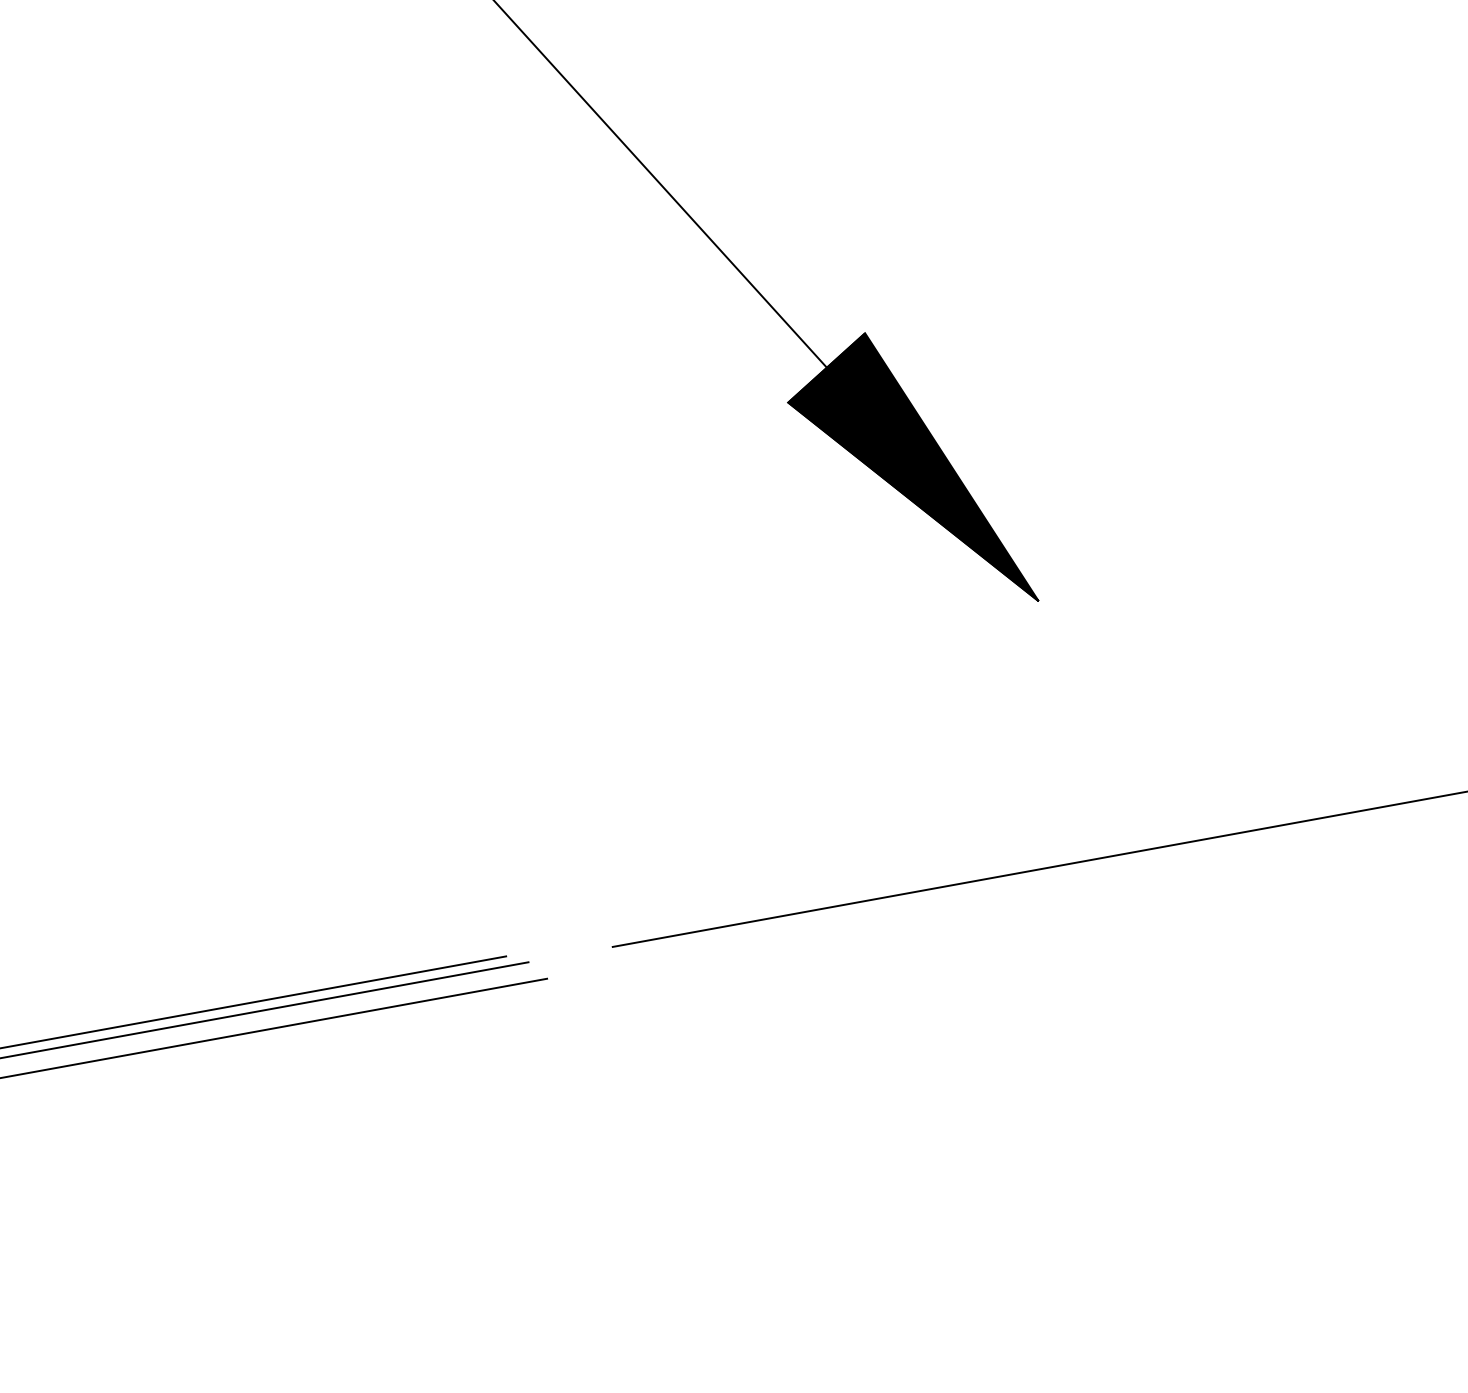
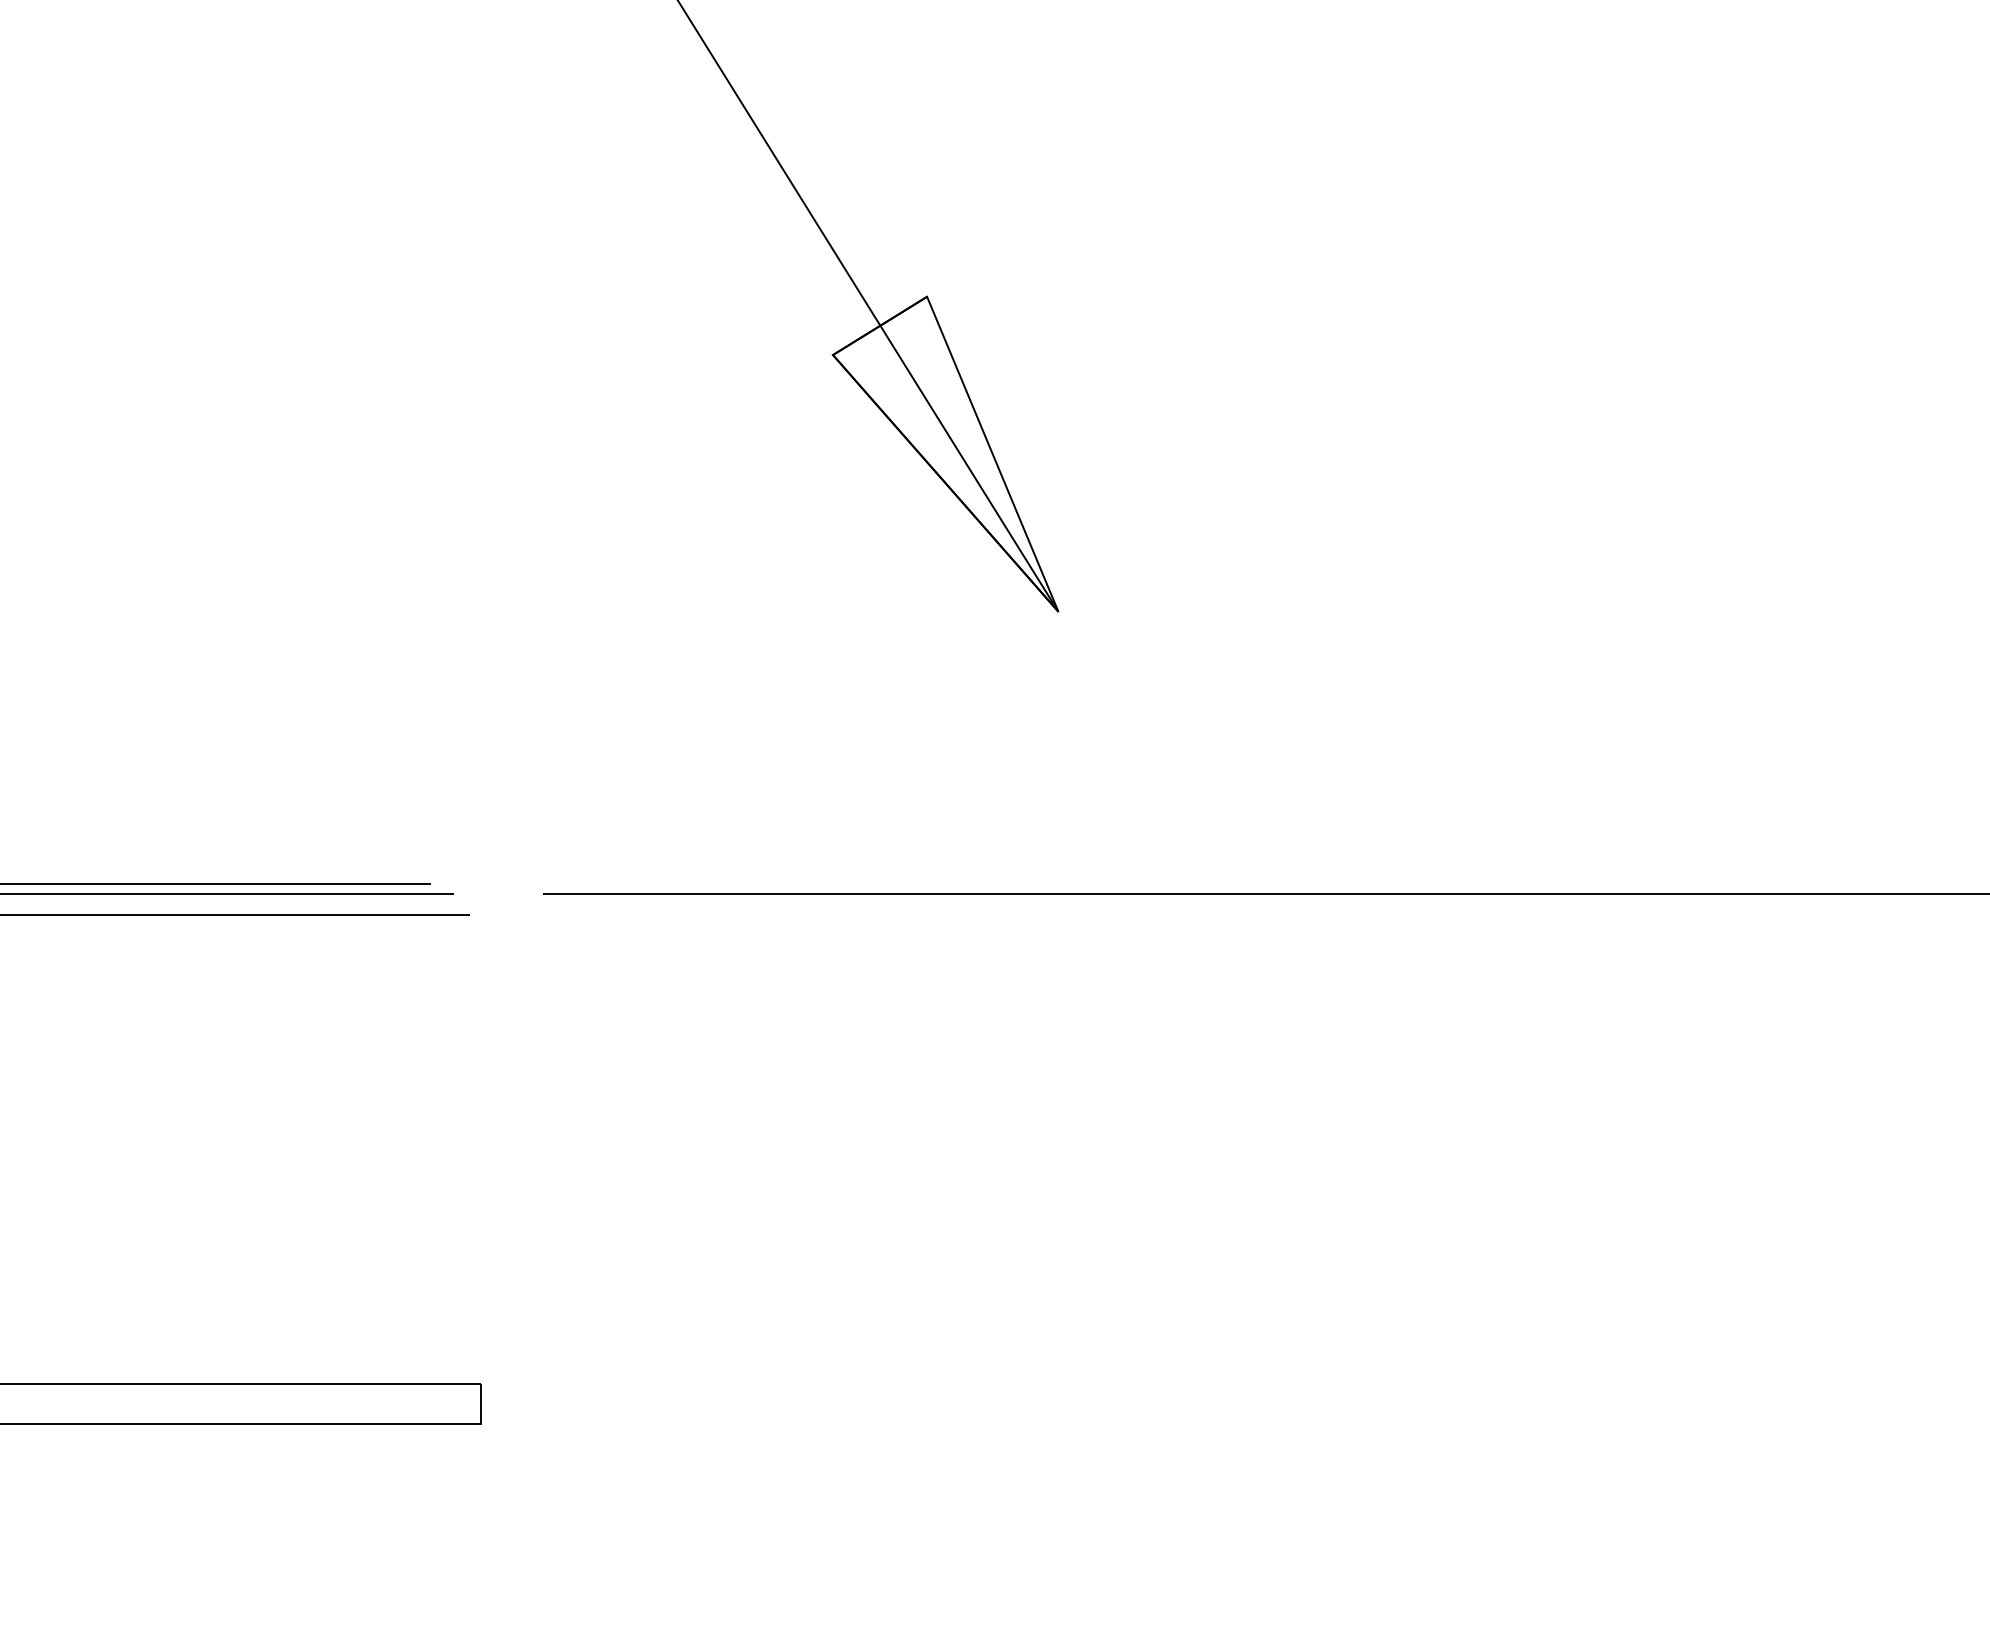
fill: (908, 474) -> (945, 453), removed

